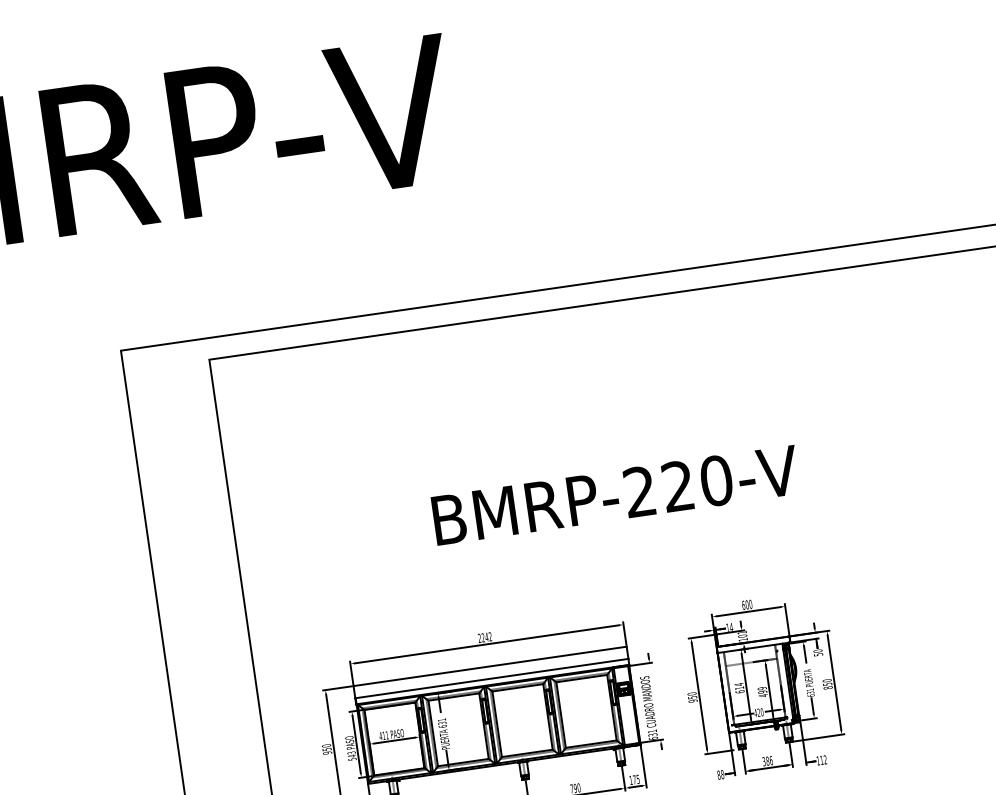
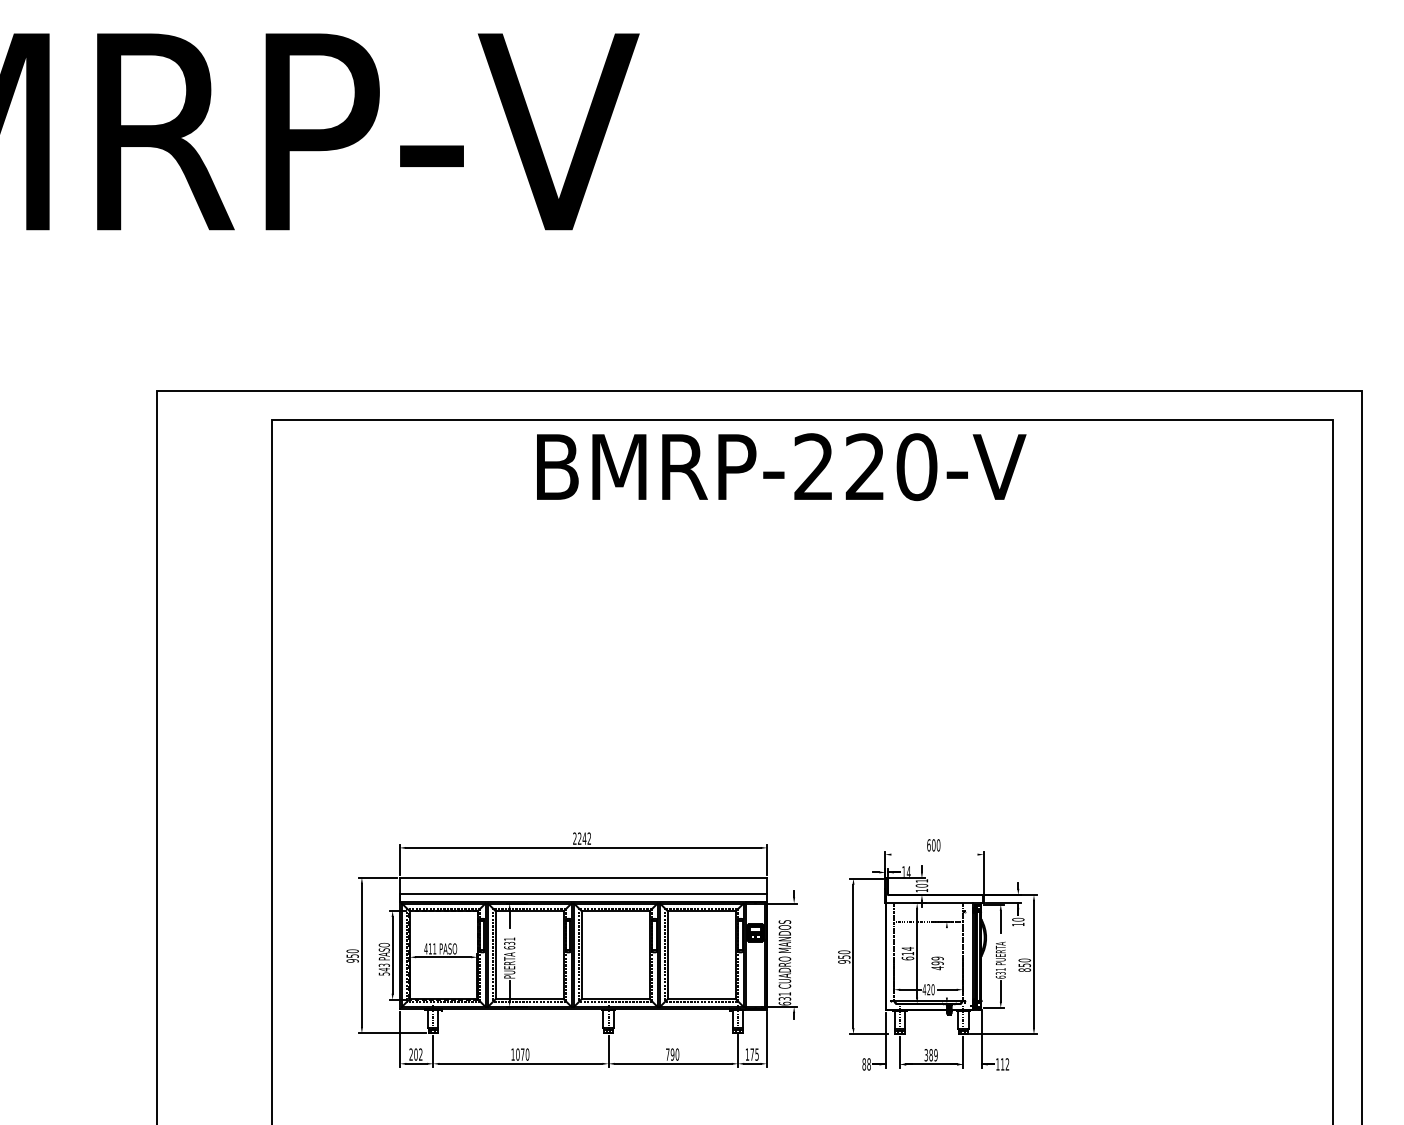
text: (615, 495) -> (781, 467), moved
line: (748, 611) -> (934, 854), removed
text: (818, 654) -> (1018, 924), 50 -> 10
line: (769, 690) -> (946, 962), removed
text: (770, 760) -> (935, 1055), 386 -> 389

